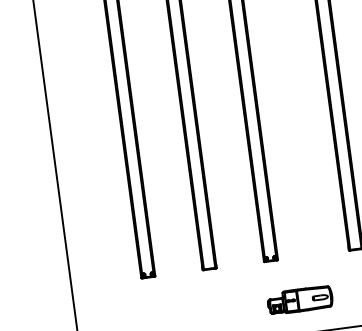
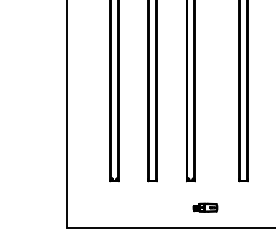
part: (300, 300) -> (205, 207), size x0.6

